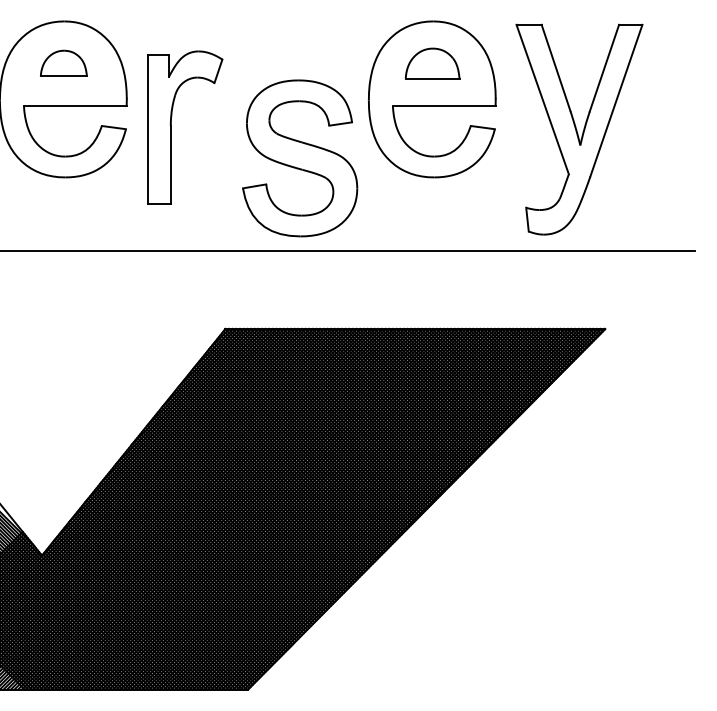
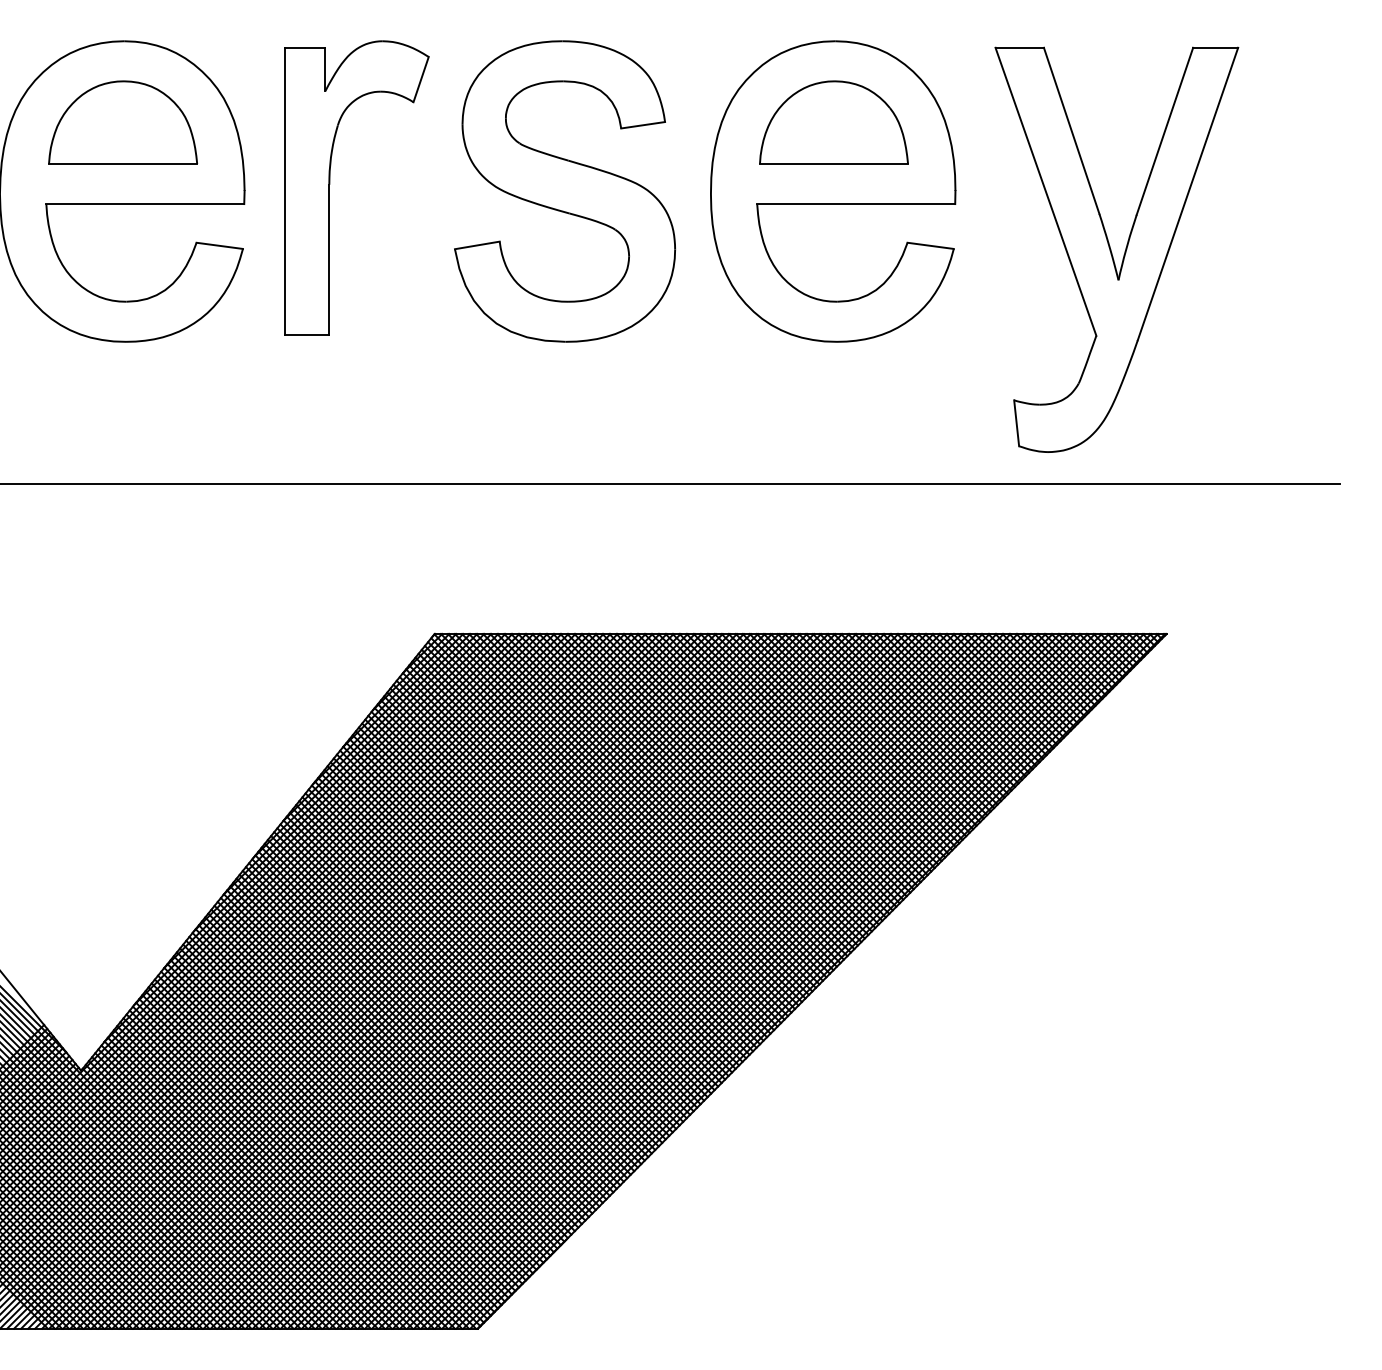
part: (63, 63) -> (122, 122), size x1.67
part: (432, 63) -> (833, 122), size x1.43
part: (171, 127) -> (330, 187), moved
part: (300, 158) -> (565, 191), moved

